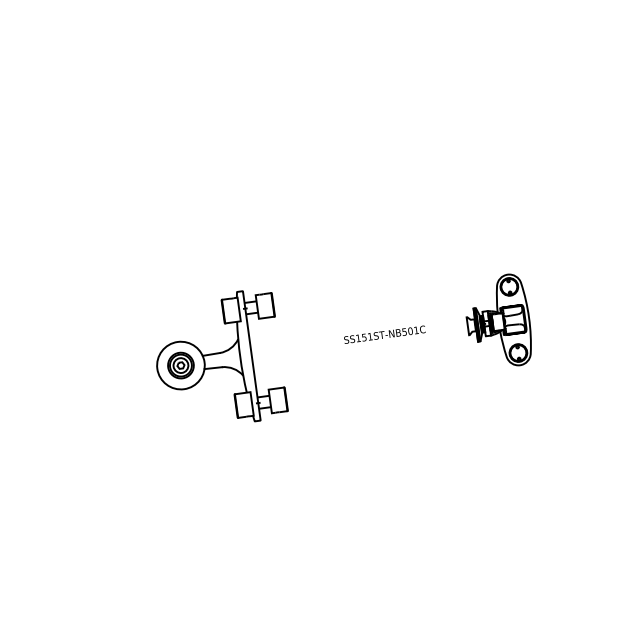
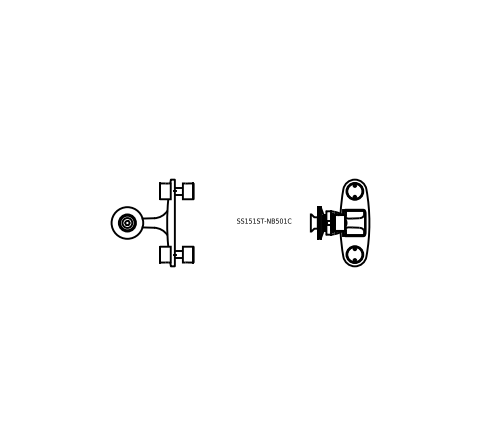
part: (497, 321) -> (339, 222), size x1.43

